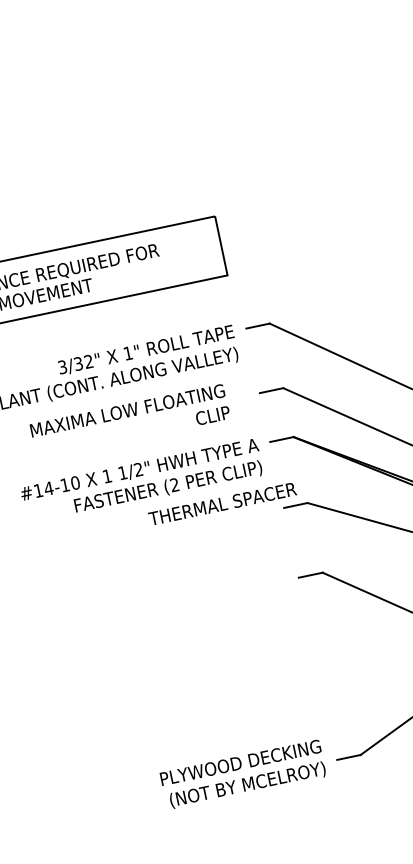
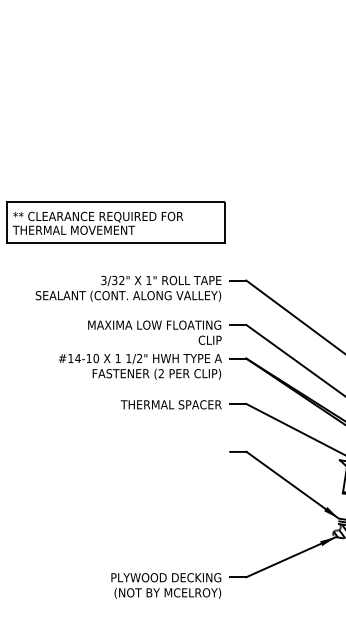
text: (129, 421) -> (154, 332), moved
text: (221, 503) -> (170, 404), moved
text: (243, 773) -> (166, 585), moved

